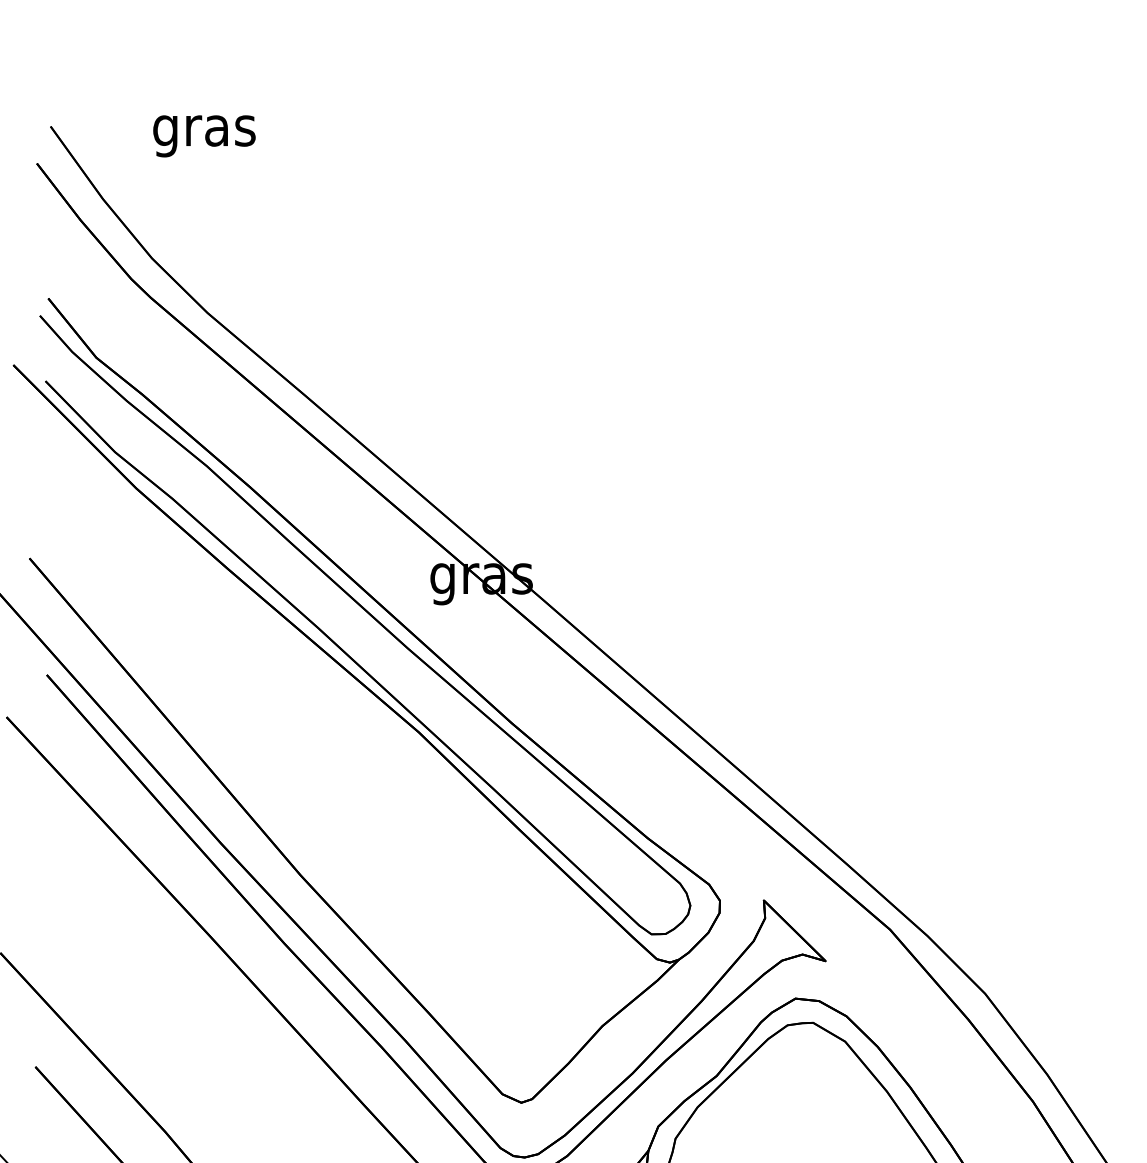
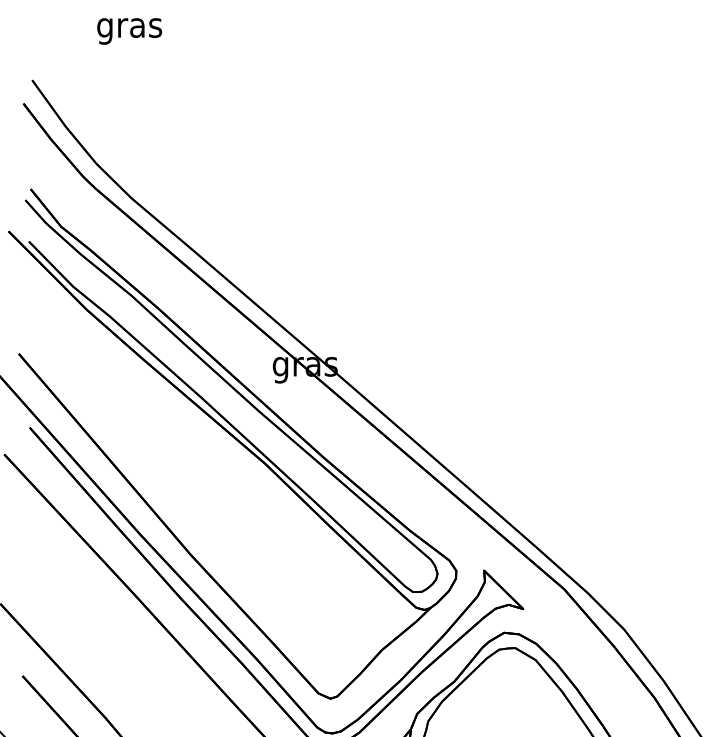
text: (204, 136) -> (129, 31), moved

